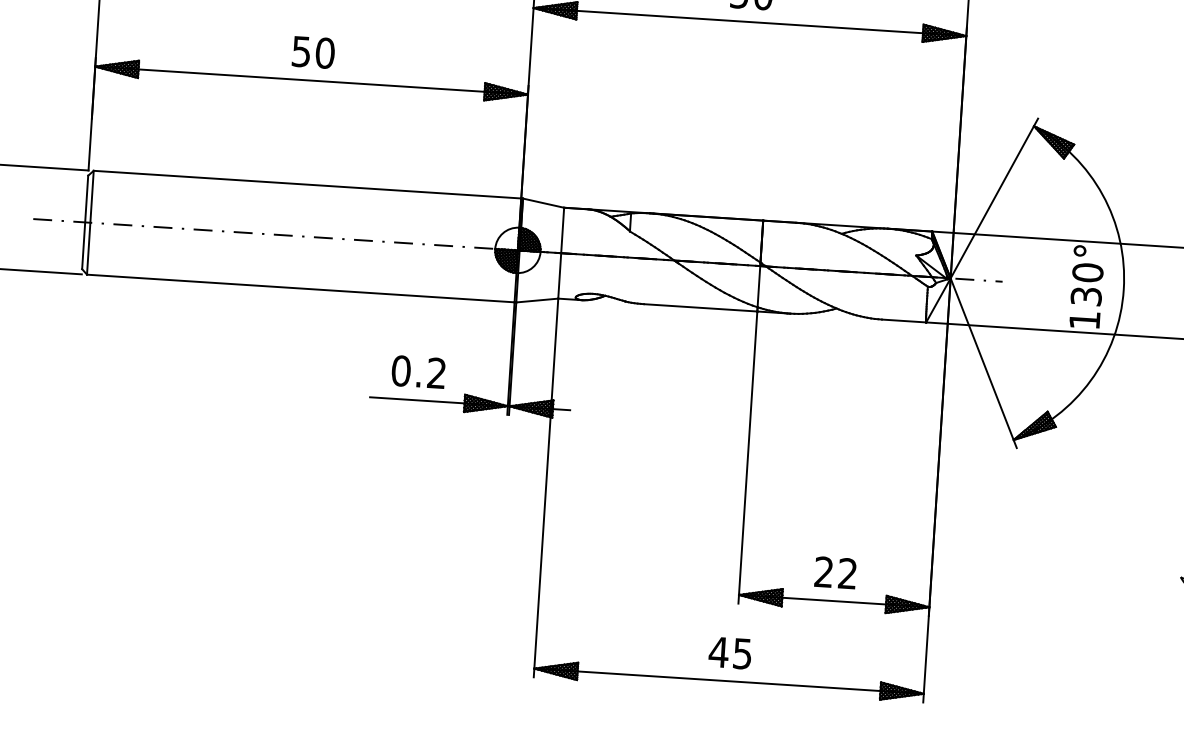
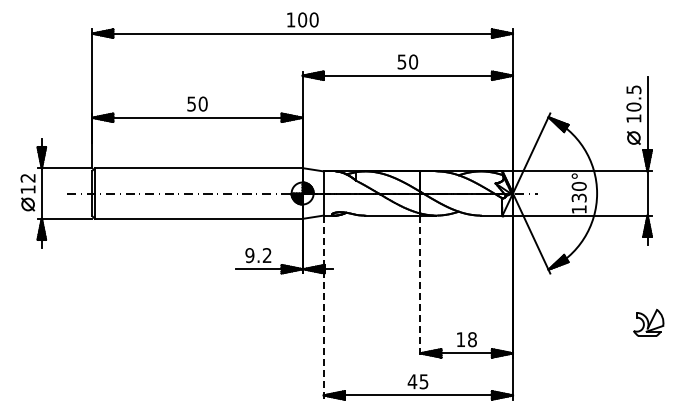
text: (400, 370) -> (249, 255), 0.2 -> 9.2
line: (748, 457) -> (420, 286), solid -> dashed
line: (545, 489) -> (323, 308), solid -> dashed
text: (835, 572) -> (466, 339), 22 -> 18

